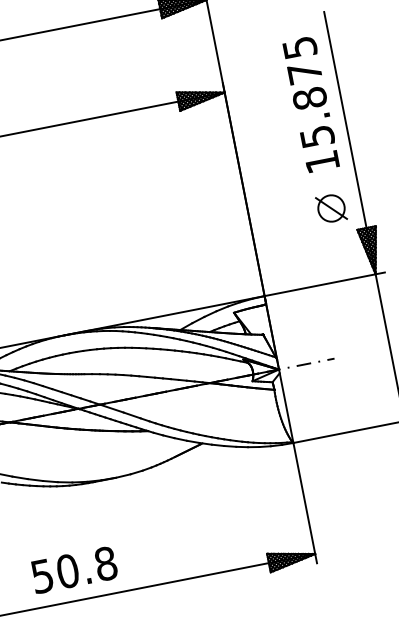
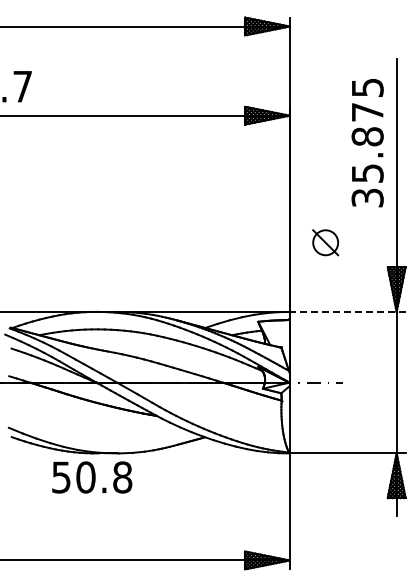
text: (322, 161) -> (367, 197), 15.875 -> 35.875
part: (331, 208) -> (325, 242), moved
line: (324, 283) -> (347, 311), solid -> dashed
text: (74, 569) -> (92, 477), moved

